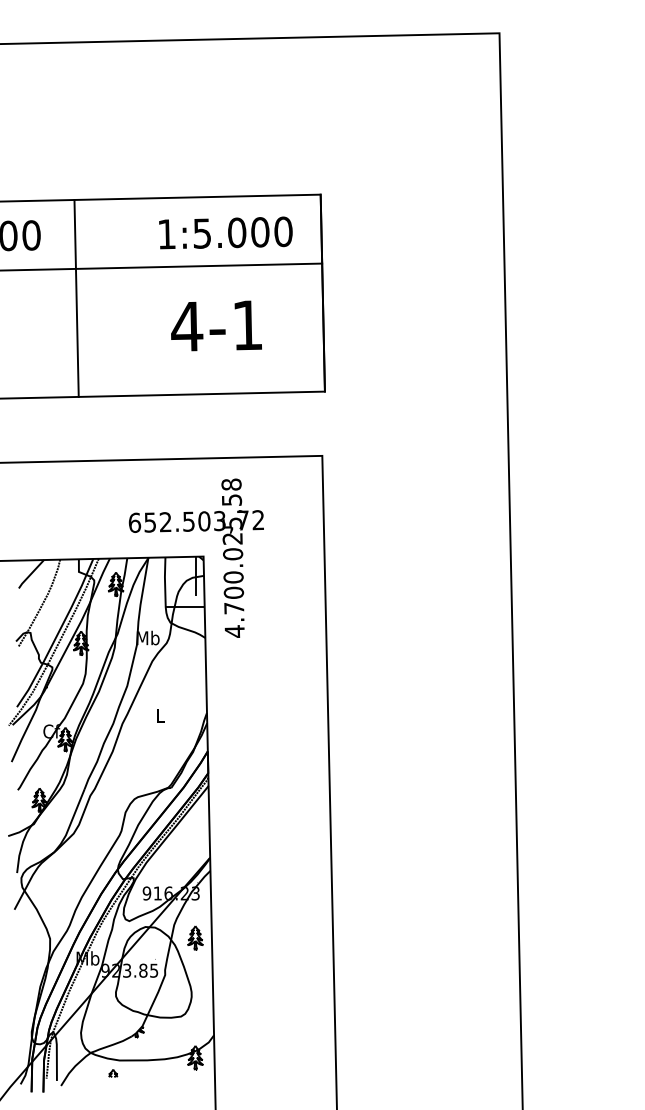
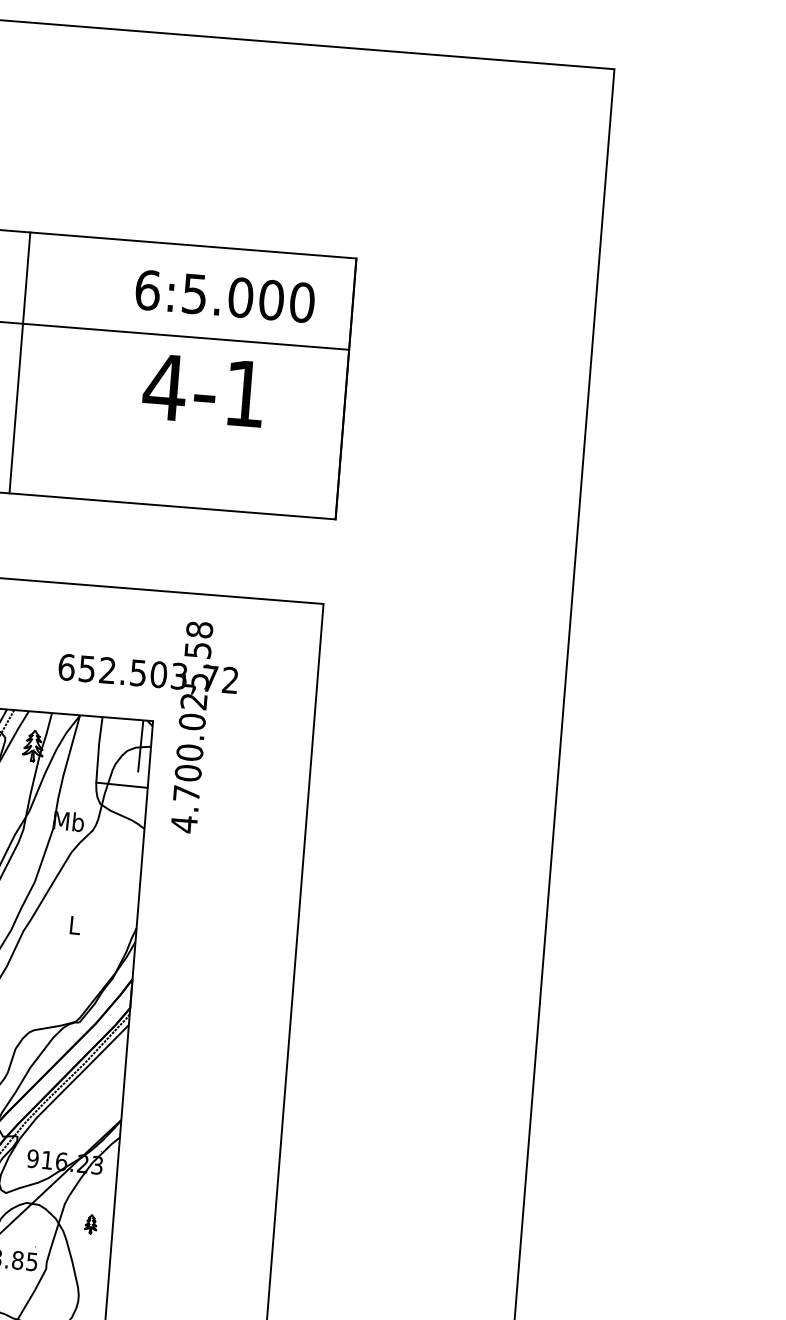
text: (167, 234) -> (148, 290), 1:5.000 -> 6:5.000
text: (216, 325) -> (203, 389), moved
part: (195, 937) -> (91, 1223), size x0.6

